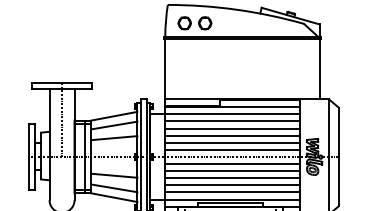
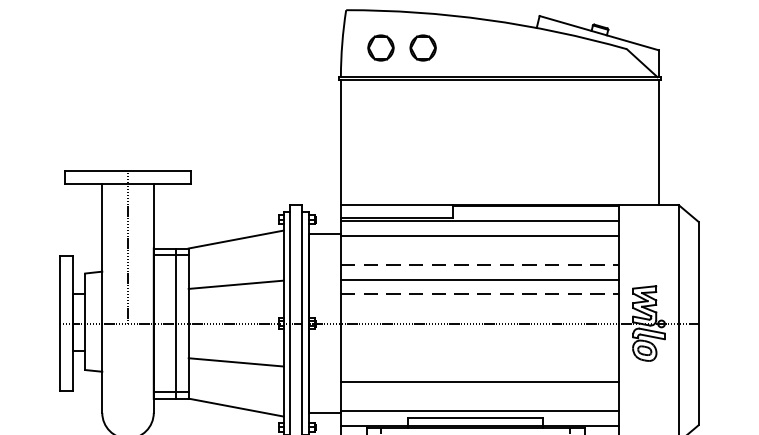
line: (232, 121) -> (479, 250), removed
line: (114, 125) -> (236, 258), removed
line: (233, 128) -> (481, 264), solid -> dashed
line: (233, 142) -> (481, 293), solid -> dashed
line: (232, 149) -> (479, 308), removed
line: (232, 164) -> (479, 339), removed
line: (232, 171) -> (479, 353), removed
line: (232, 178) -> (479, 368), removed
line: (114, 188) -> (236, 388), removed
line: (232, 192) -> (479, 396), removed

